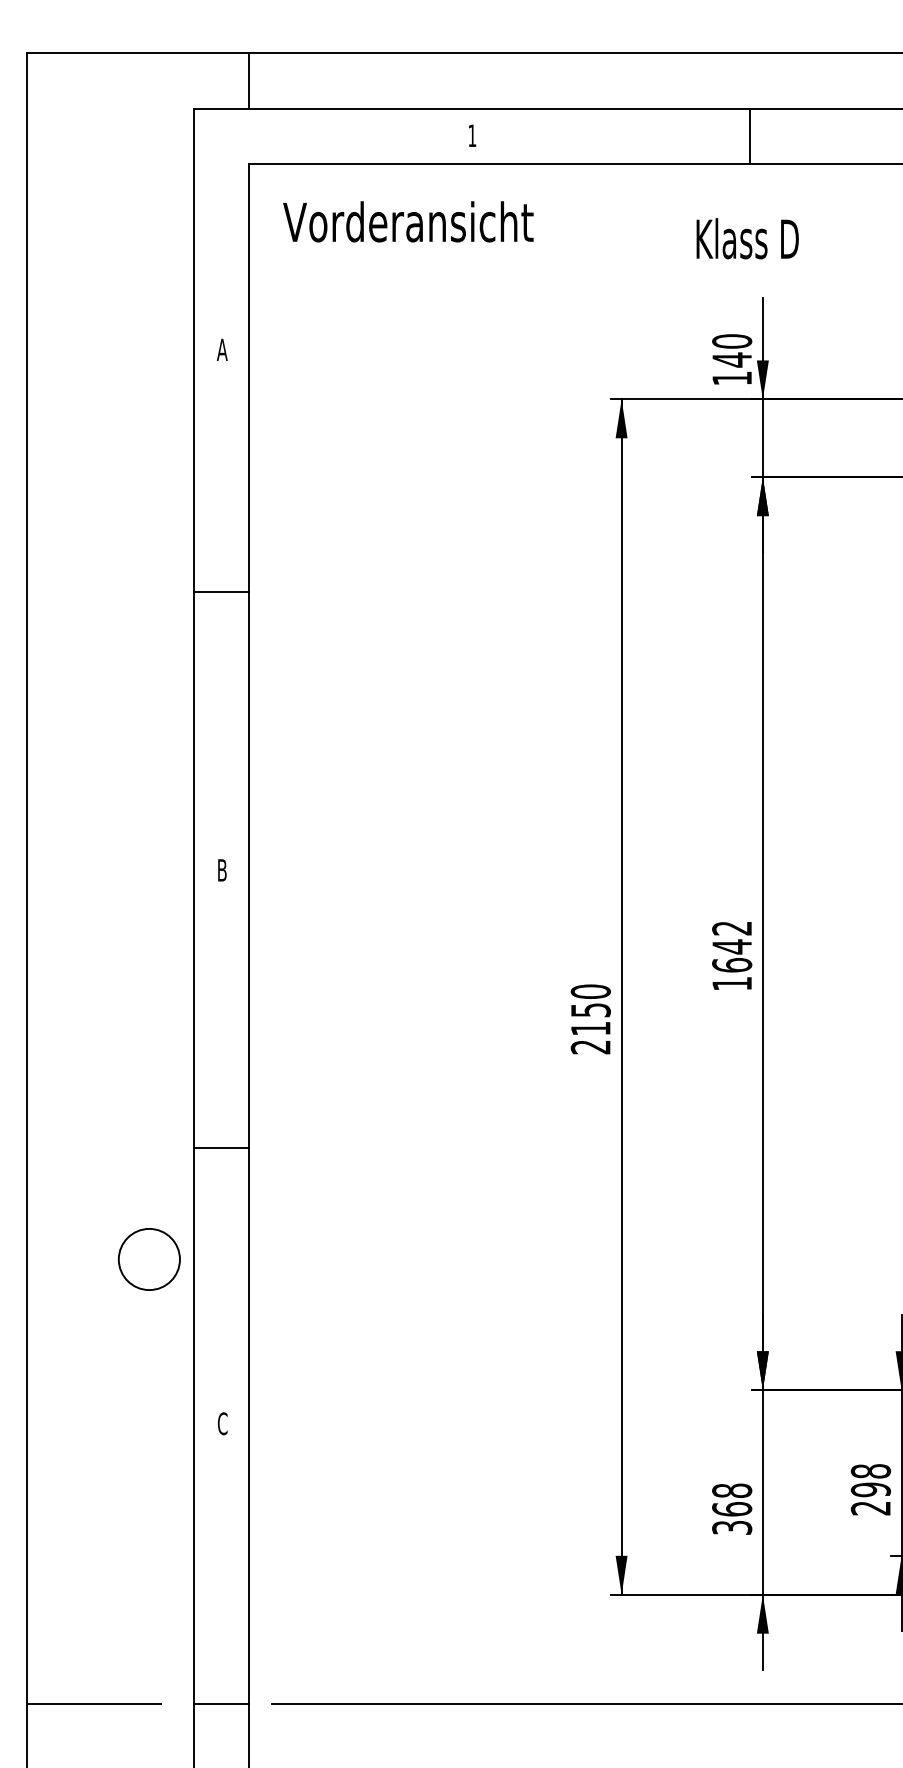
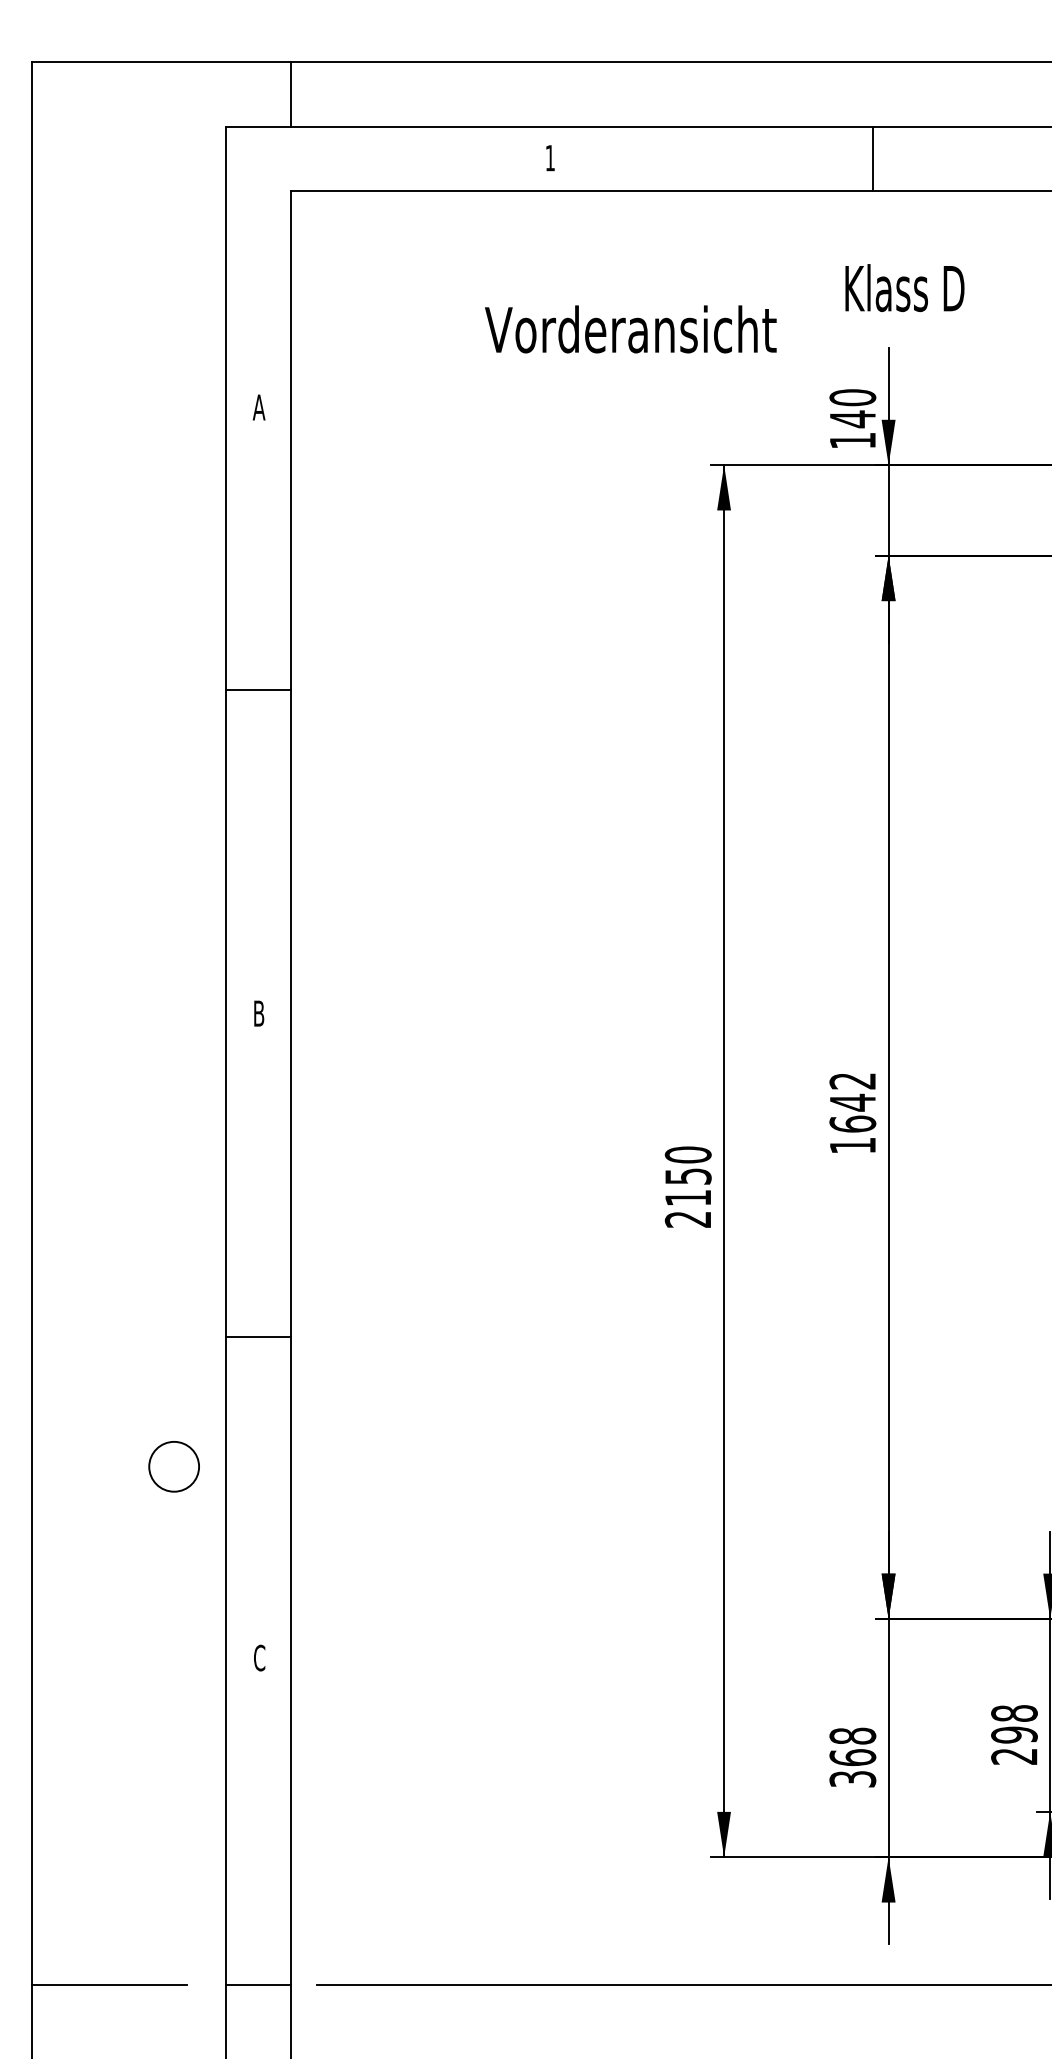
text: (408, 221) -> (630, 329), moved
text: (747, 239) -> (904, 288), moved
circle: (148, 1259) -> (173, 1466), size x0.7

